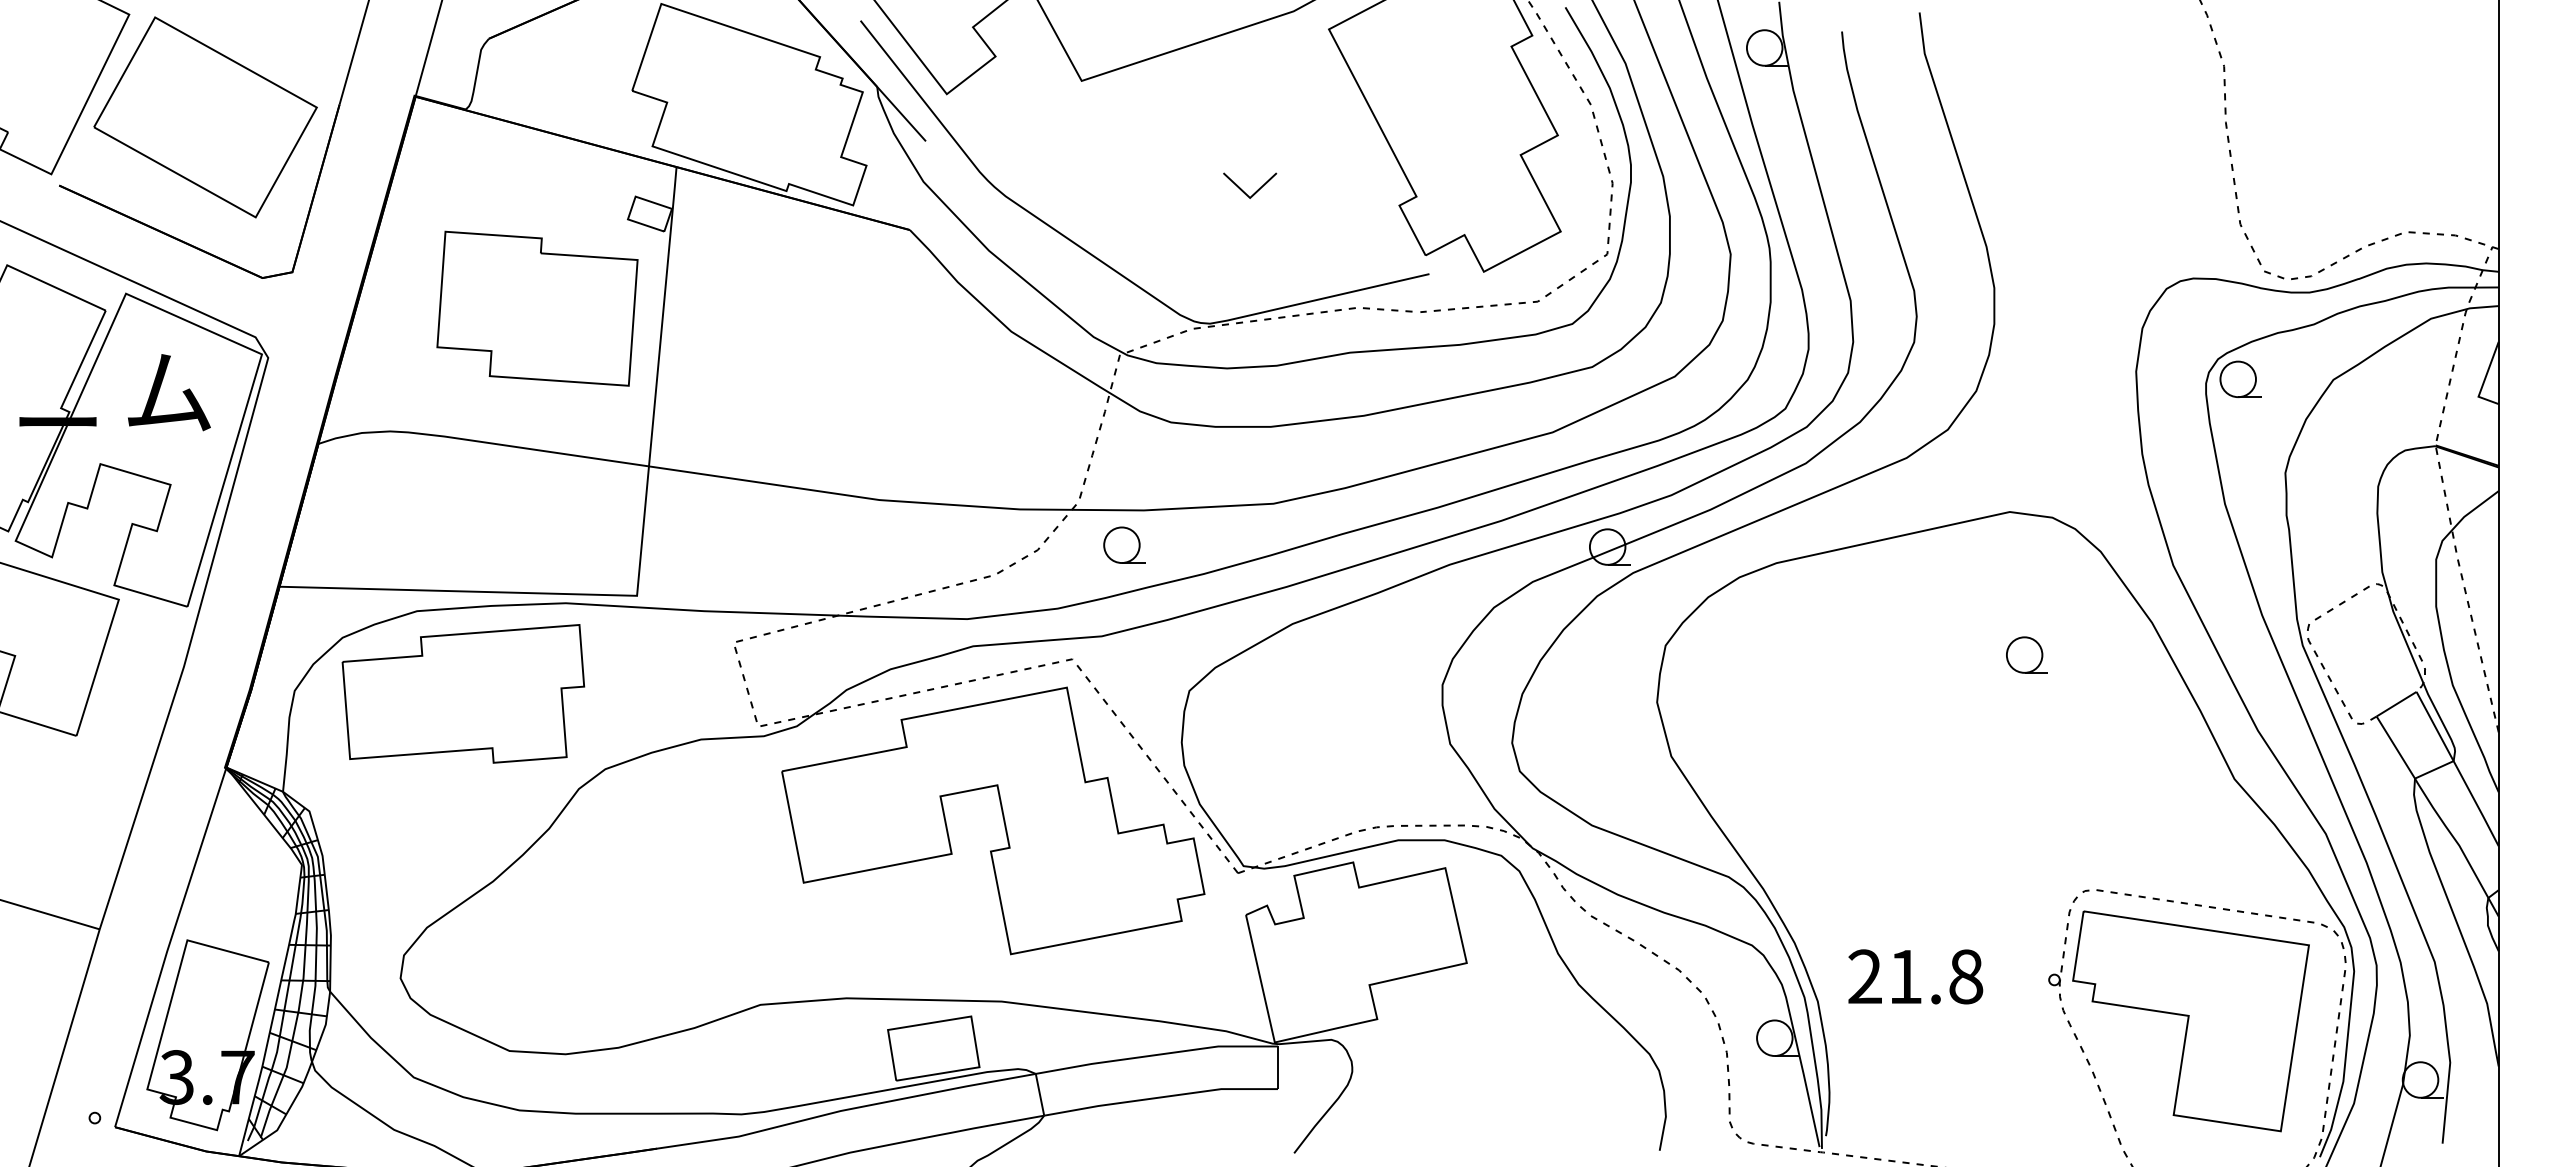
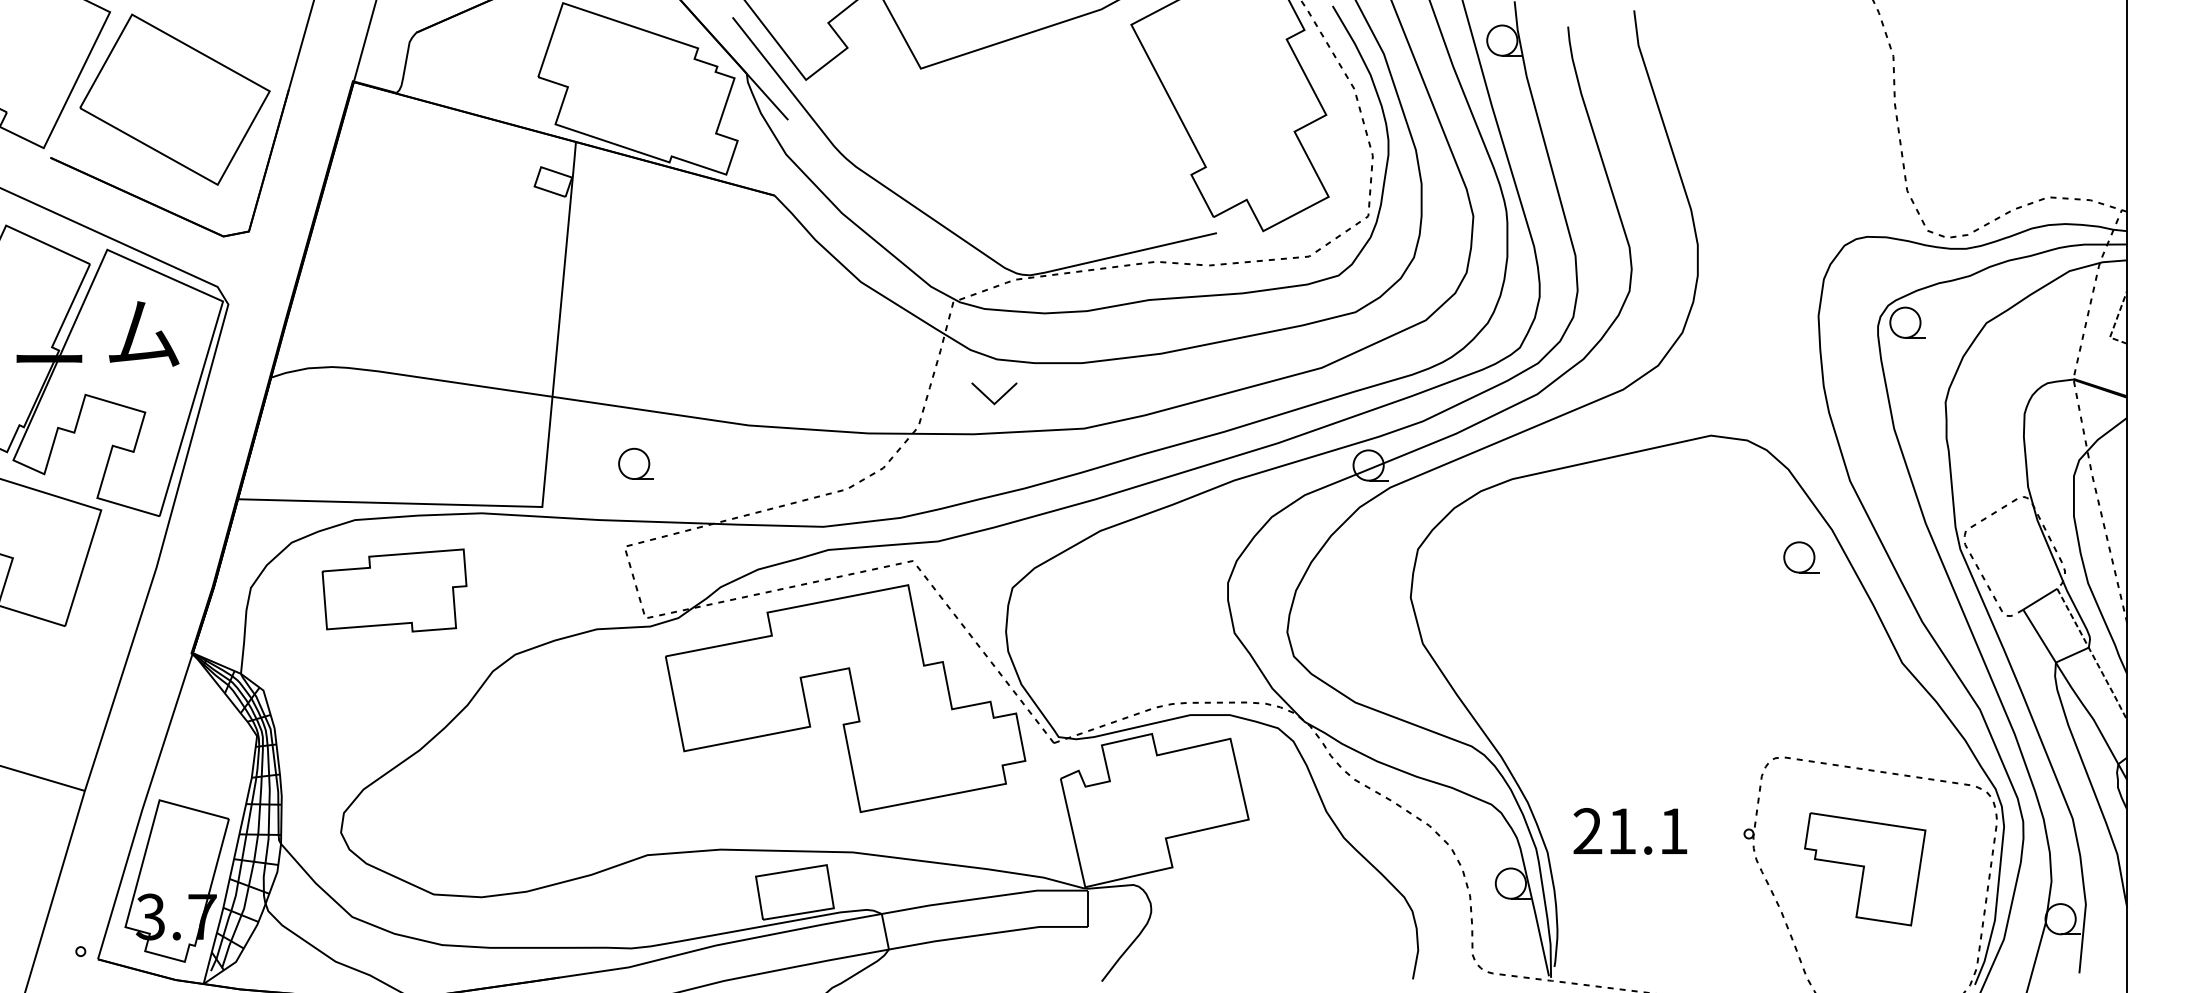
part: (1256, 190) -> (999, 397), moved
part: (537, 308) -> (457, 262), removed
line: (2484, 380) -> (2115, 323), solid -> dashed
part: (1124, 544) -> (636, 463), moved
part: (2026, 654) -> (1800, 556), moved
part: (463, 693) -> (394, 590), size x0.7
line: (2458, 769) -> (2092, 654), solid -> dashed
text: (1966, 976) -> (1674, 831), 21.8 -> 21.1
part: (2190, 1021) -> (1864, 869), size x0.6

